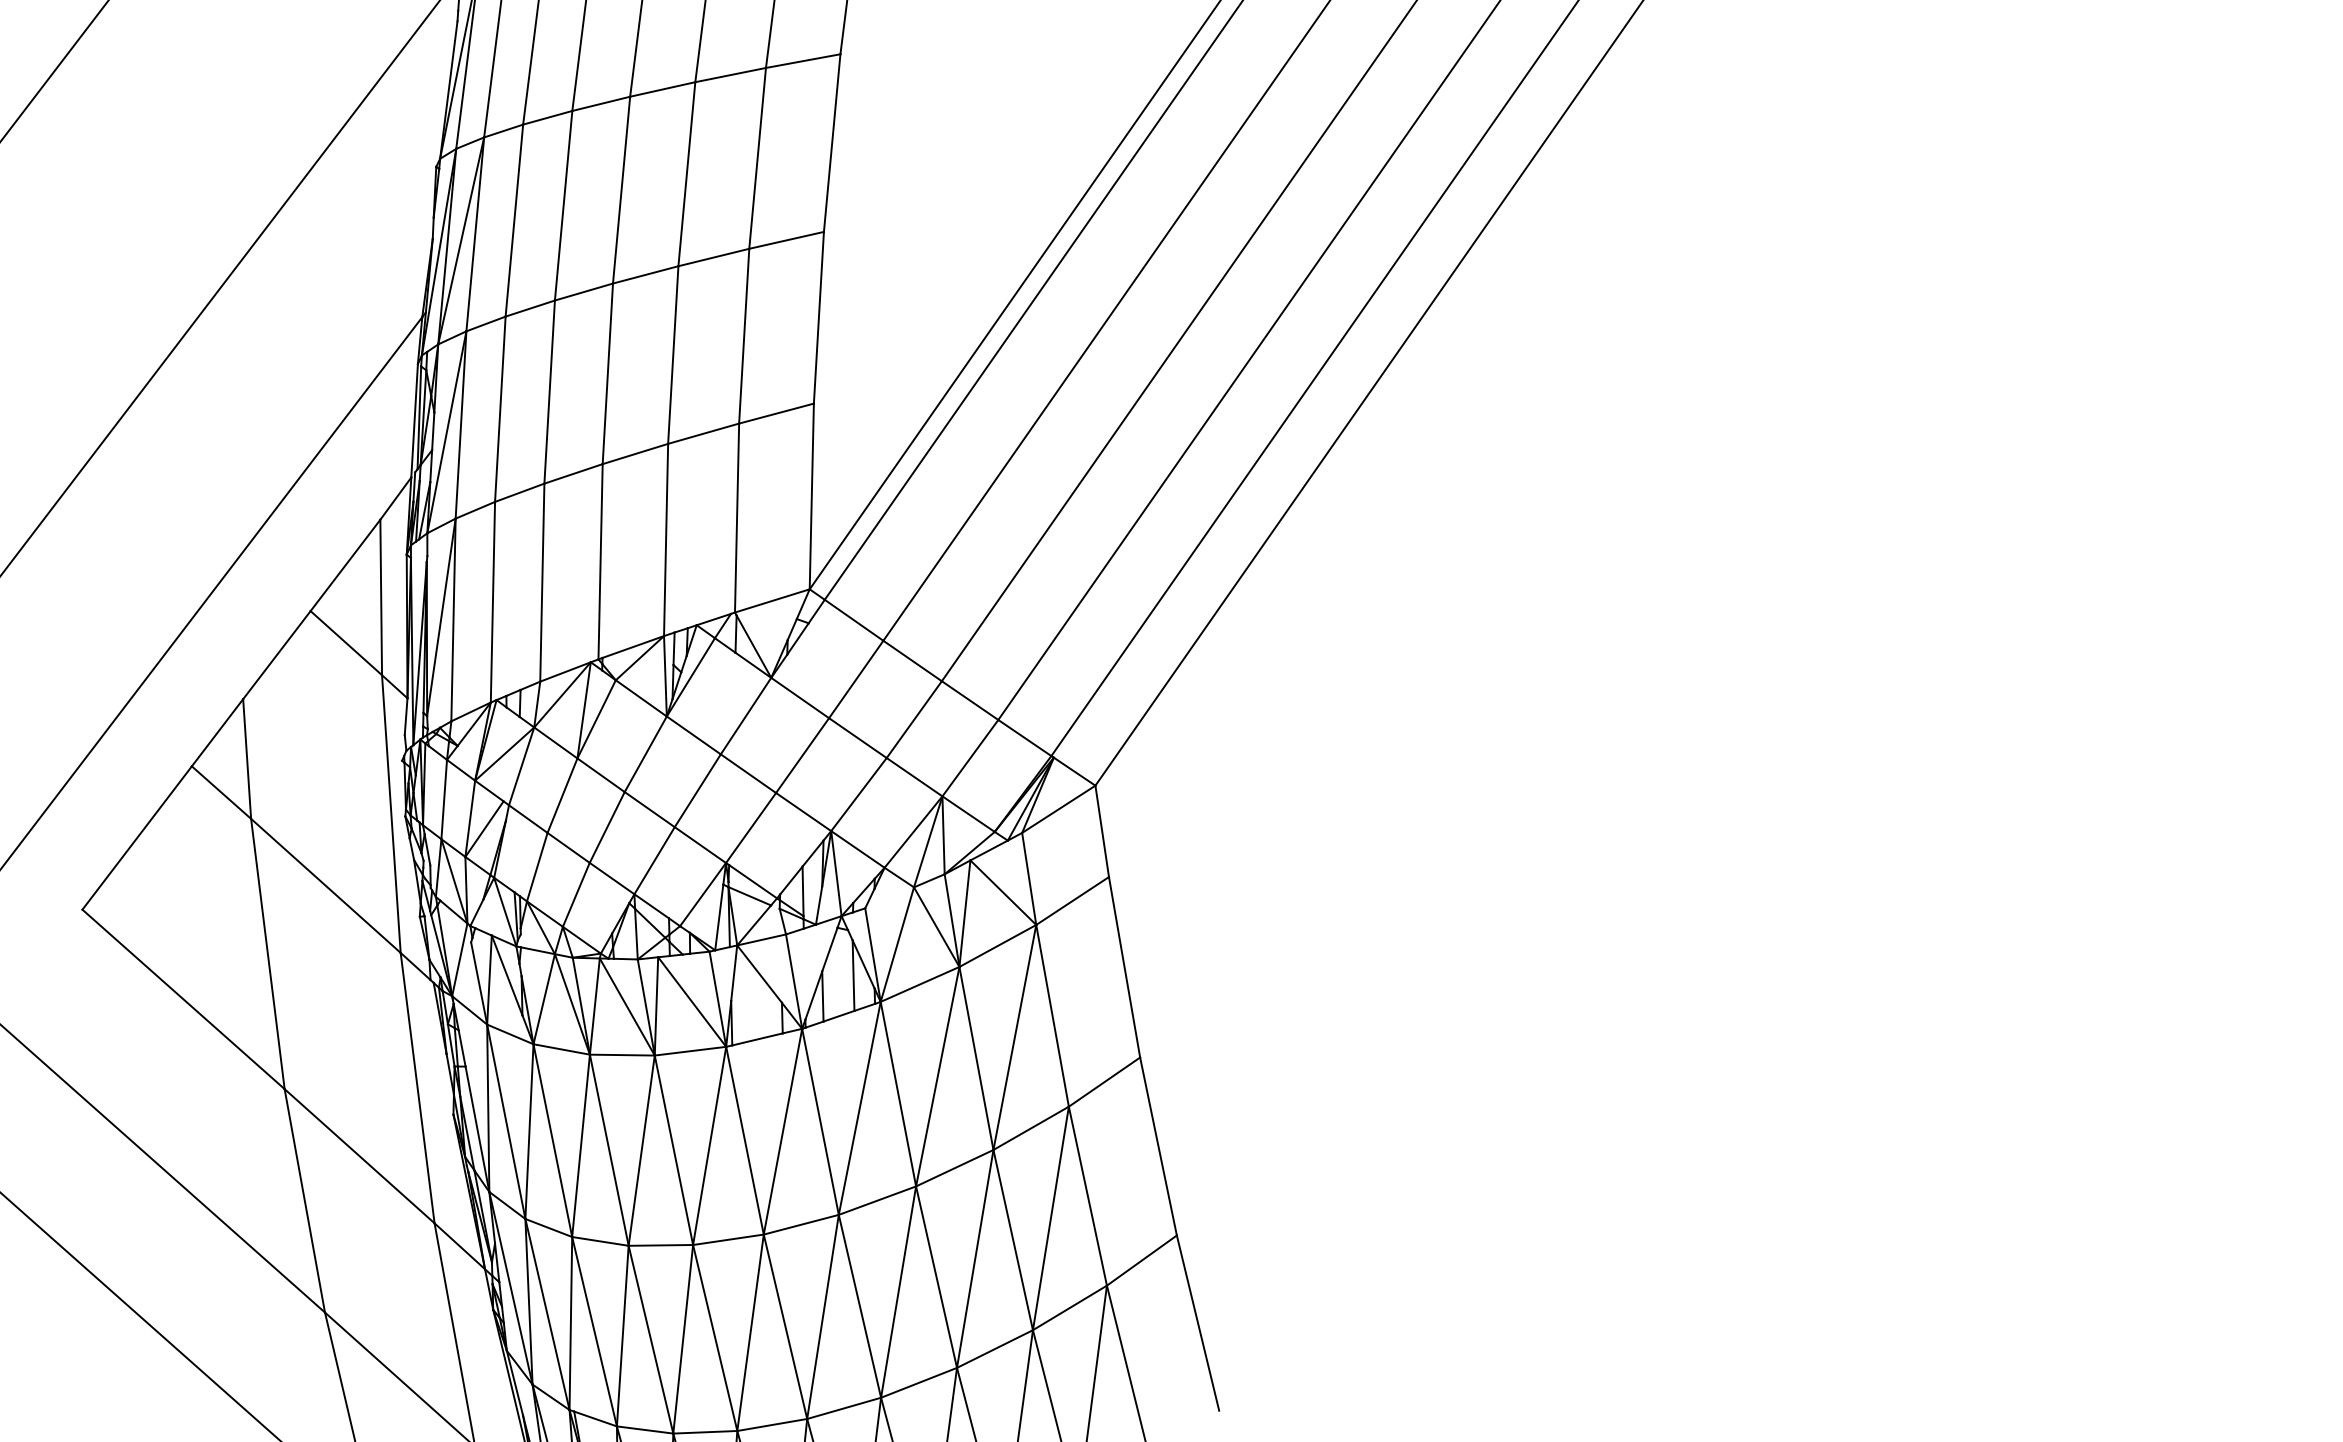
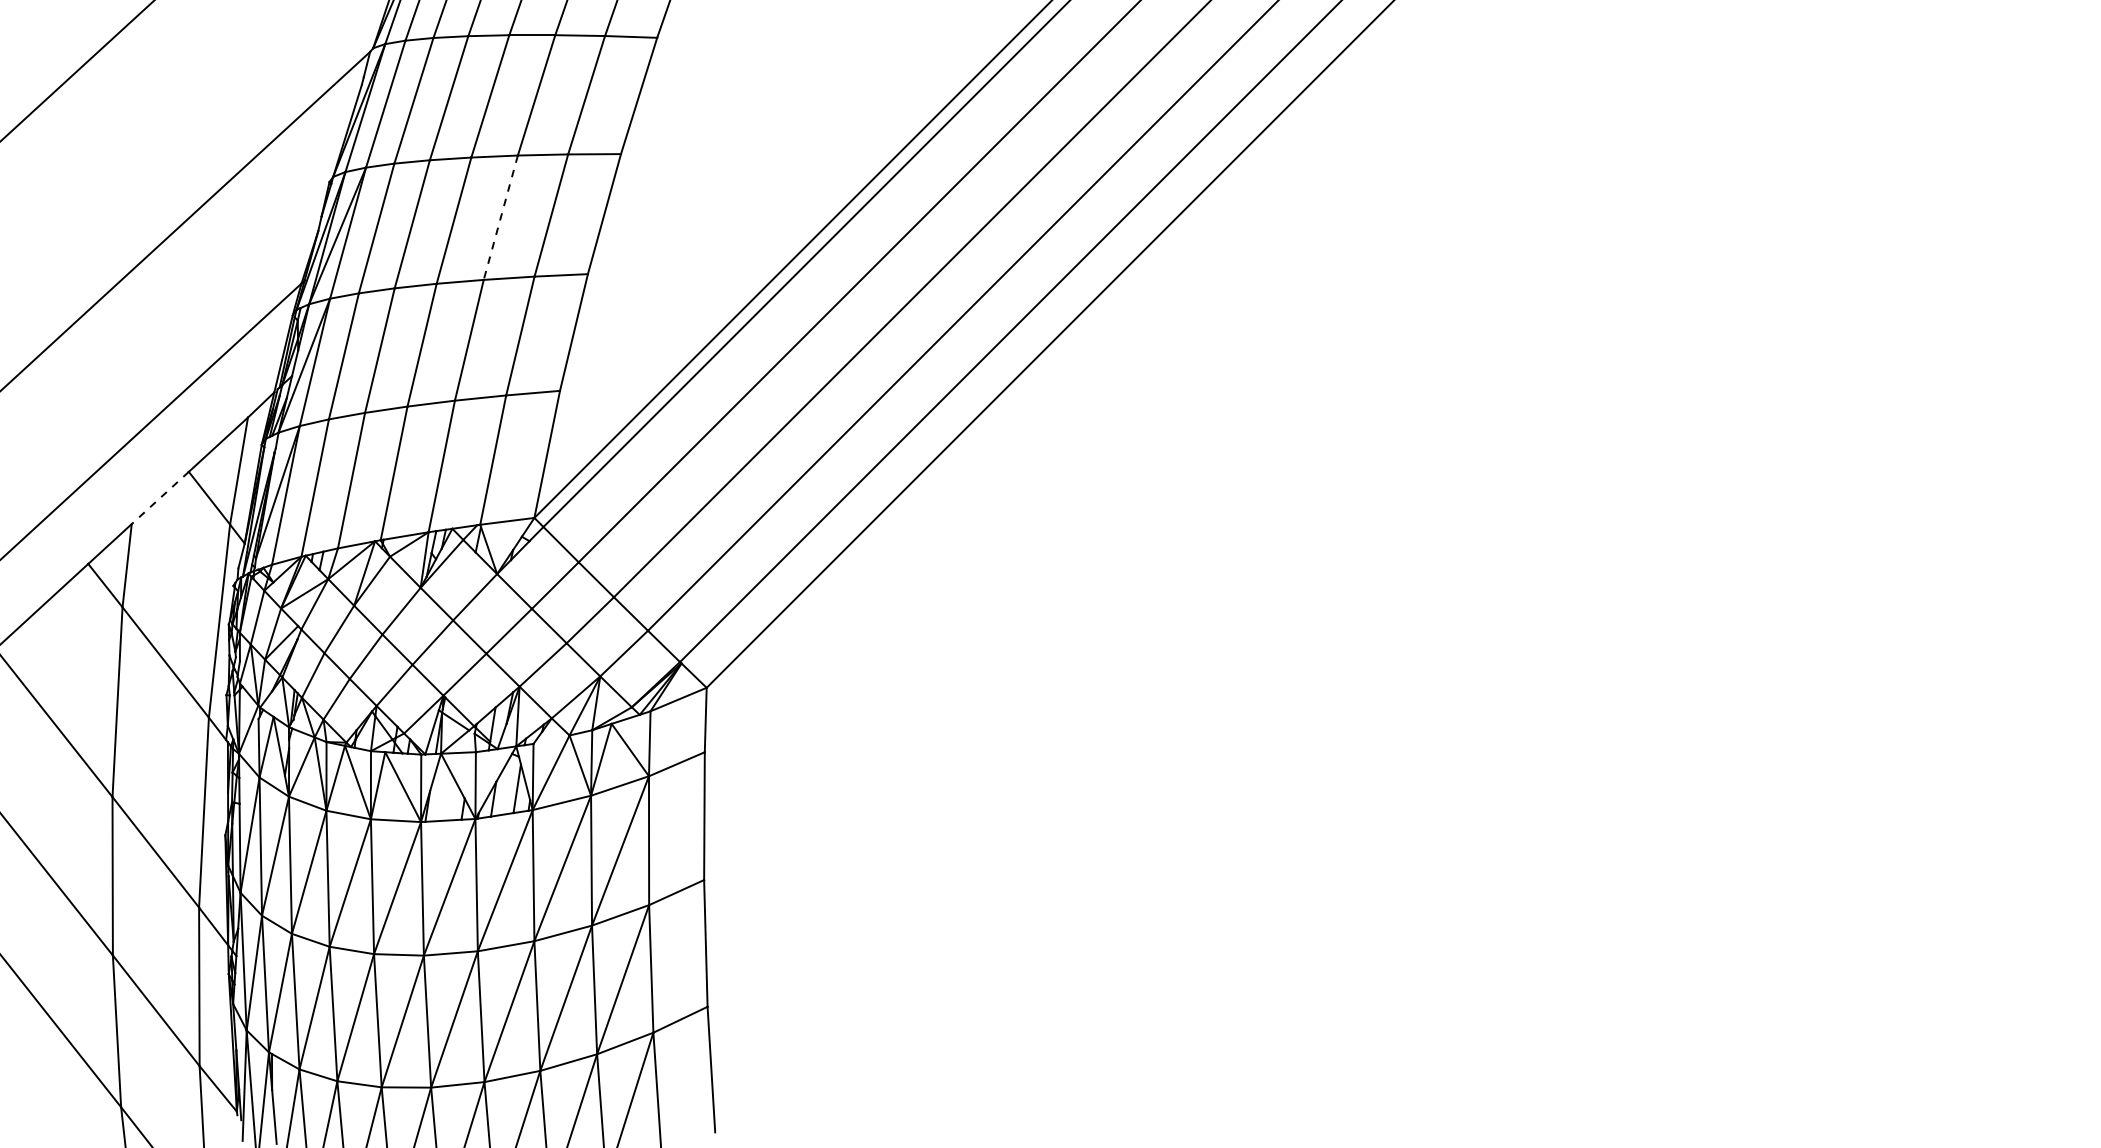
line: (686, 175) -> (500, 218), solid -> dashed
line: (277, 654) -> (160, 497), solid -> dashed

